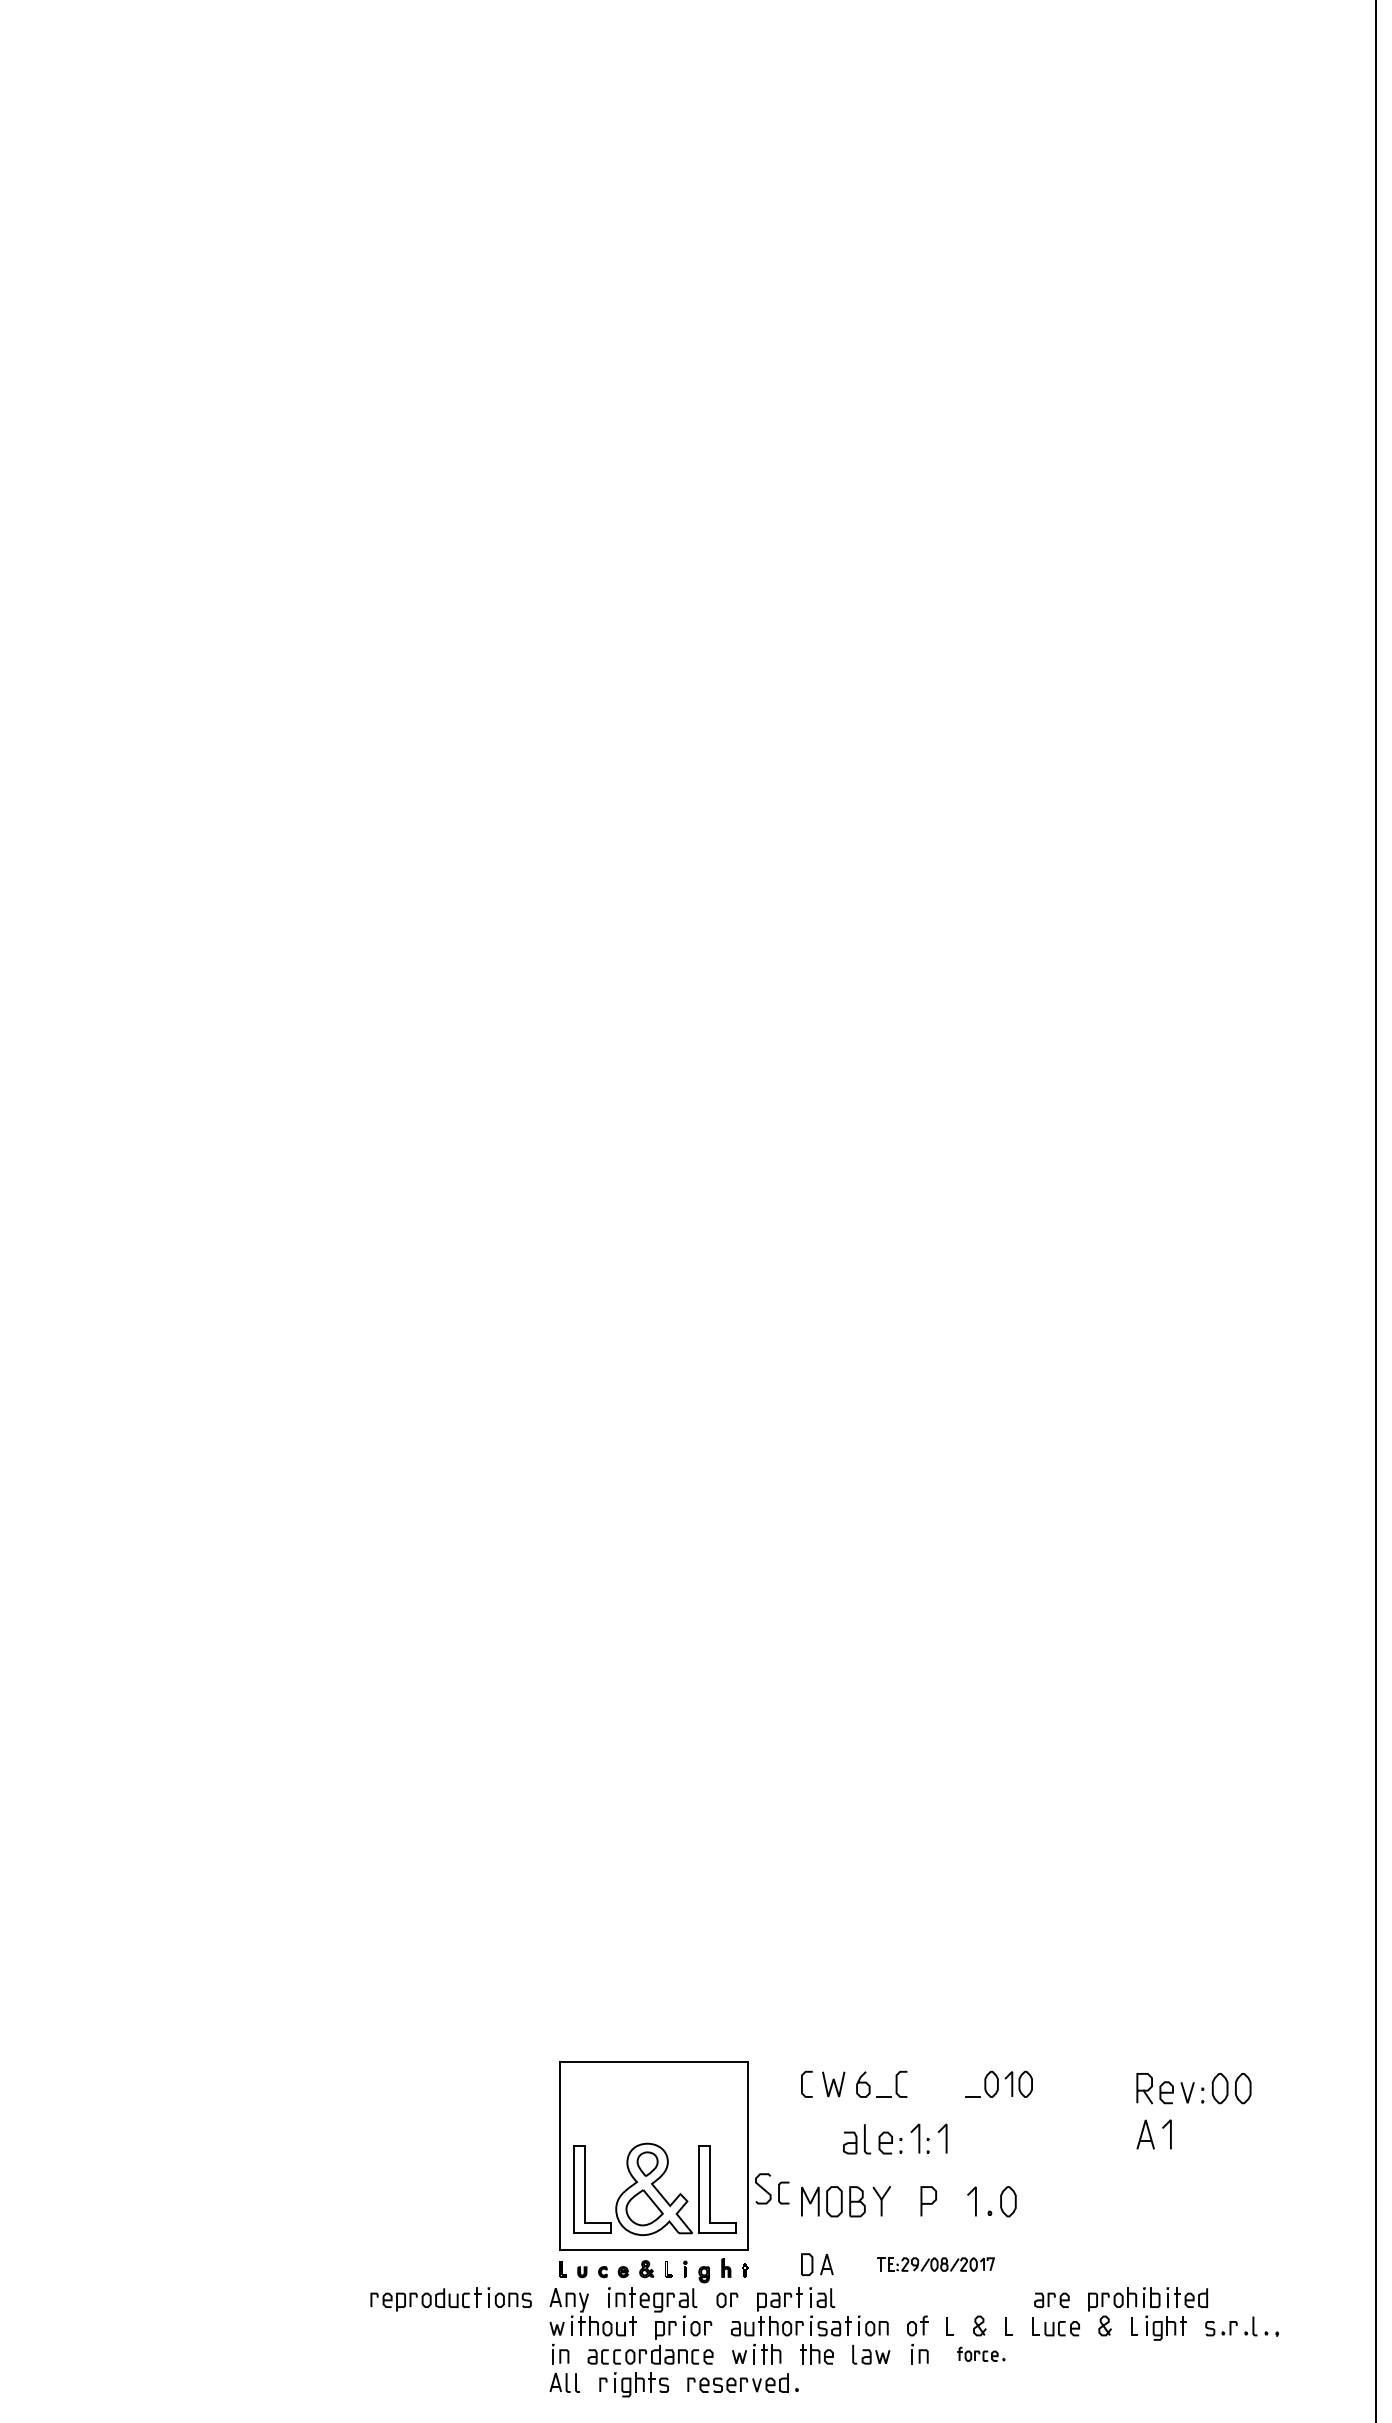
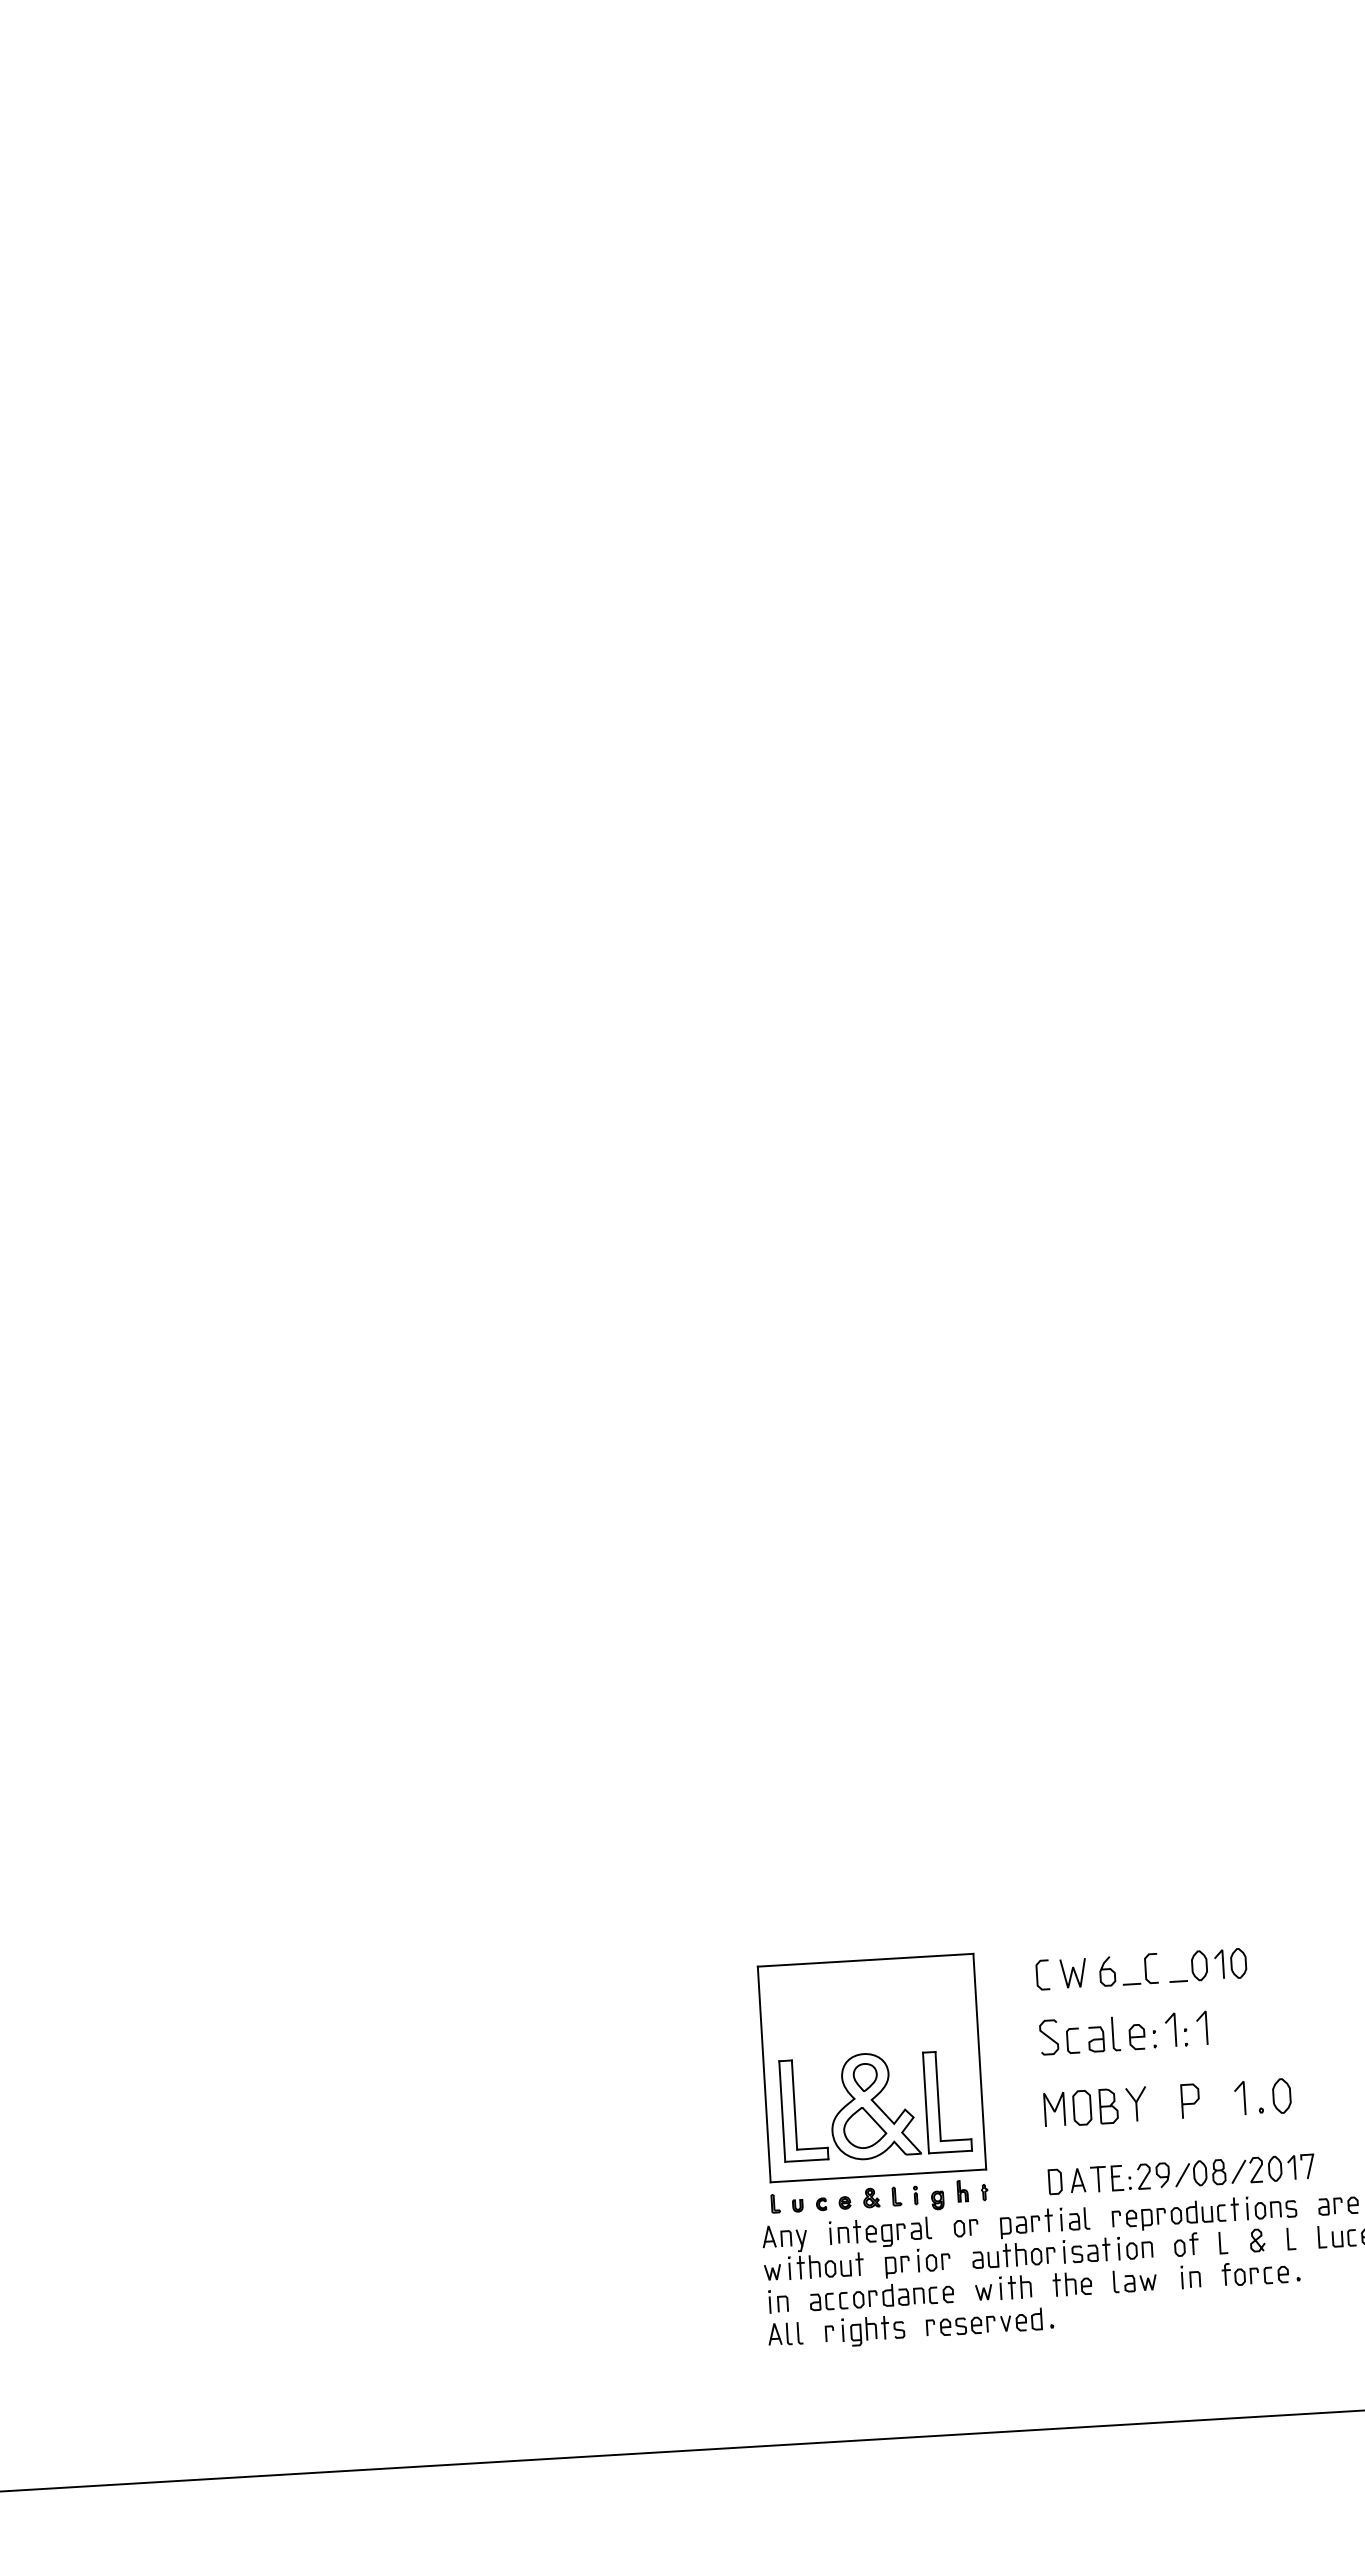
part: (998, 2083) -> (1207, 1964), moved
part: (772, 2188) -> (1059, 2036), moved
part: (935, 2264) -> (1202, 2172), size x1.67
part: (450, 2299) -> (1203, 2213), moved
part: (981, 2354) -> (1261, 2273), size x1.43

